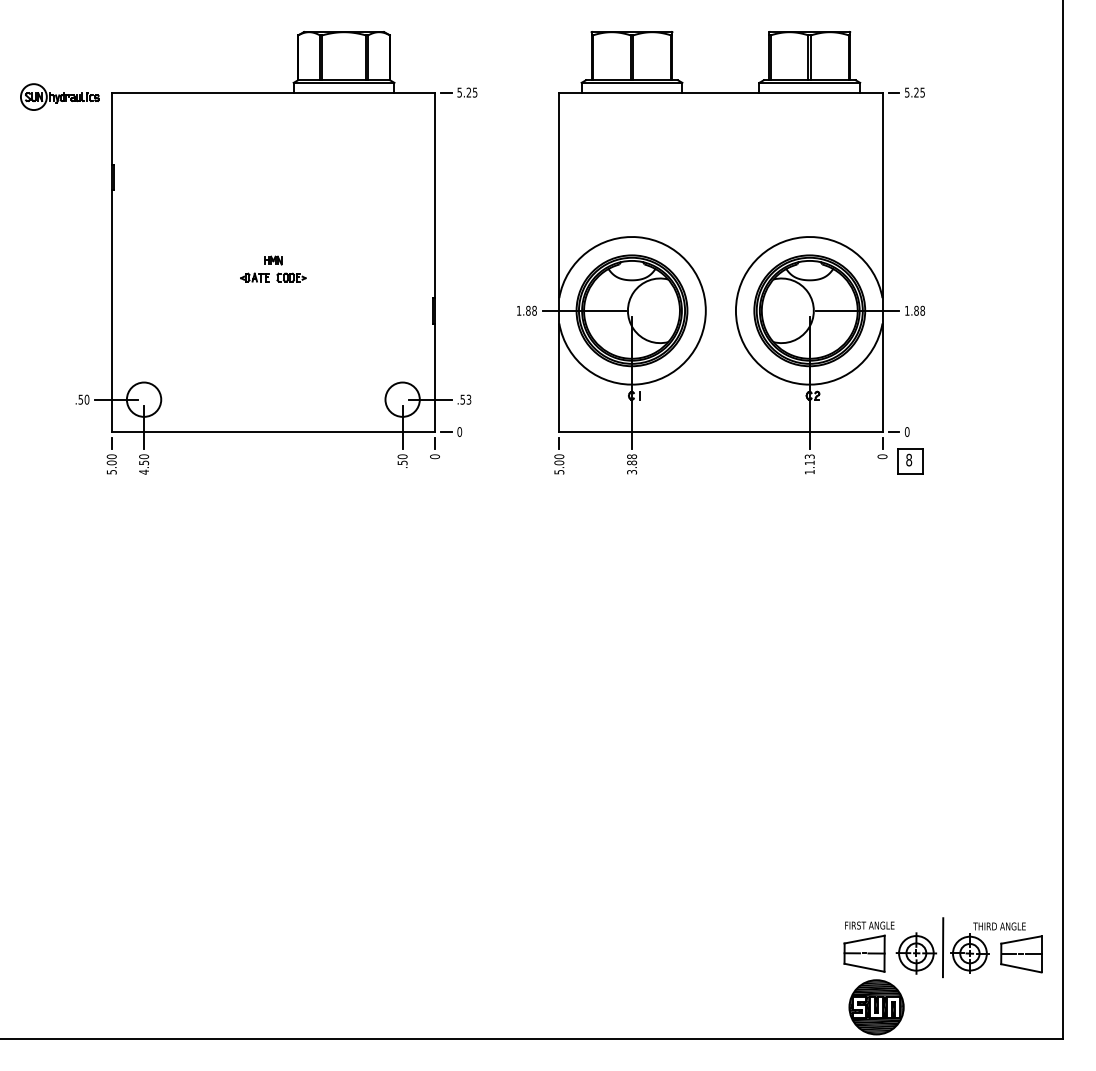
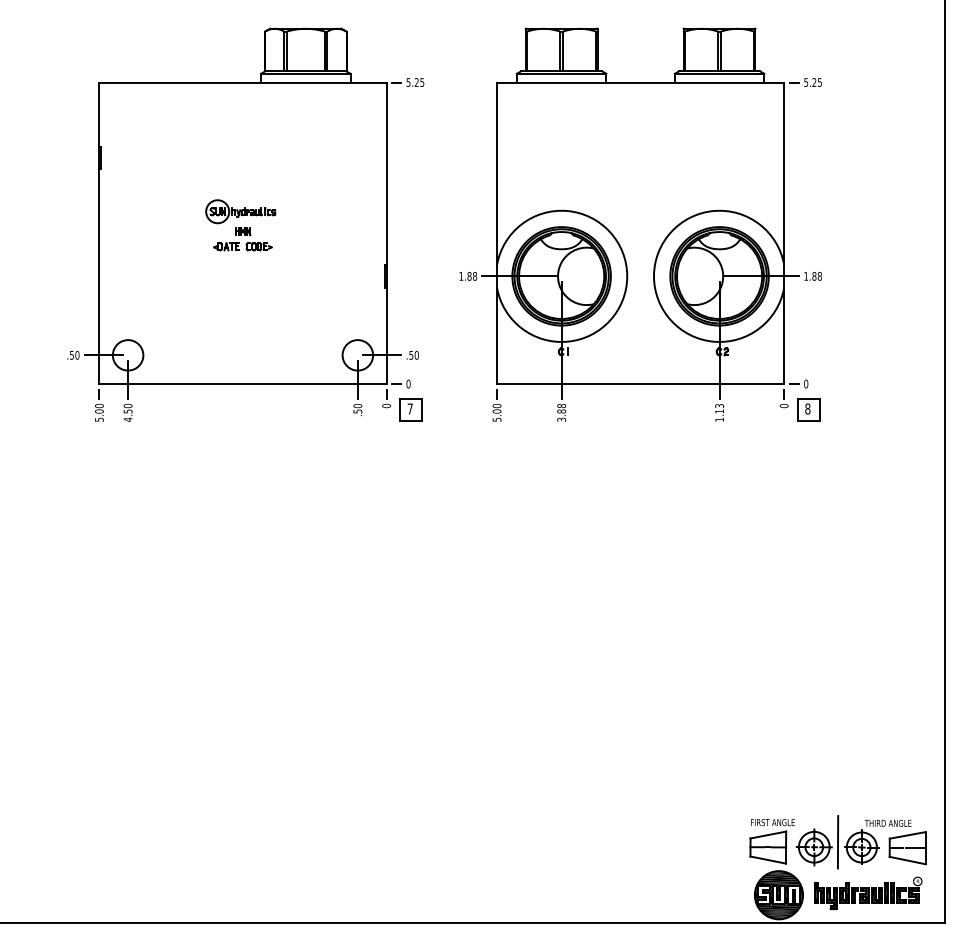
part: (59, 96) -> (240, 211), moved
text: (468, 399) -> (416, 355), .53 -> .50
part: (462, 461) -> (411, 410), added
part: (977, 1004) -> (868, 892), added

